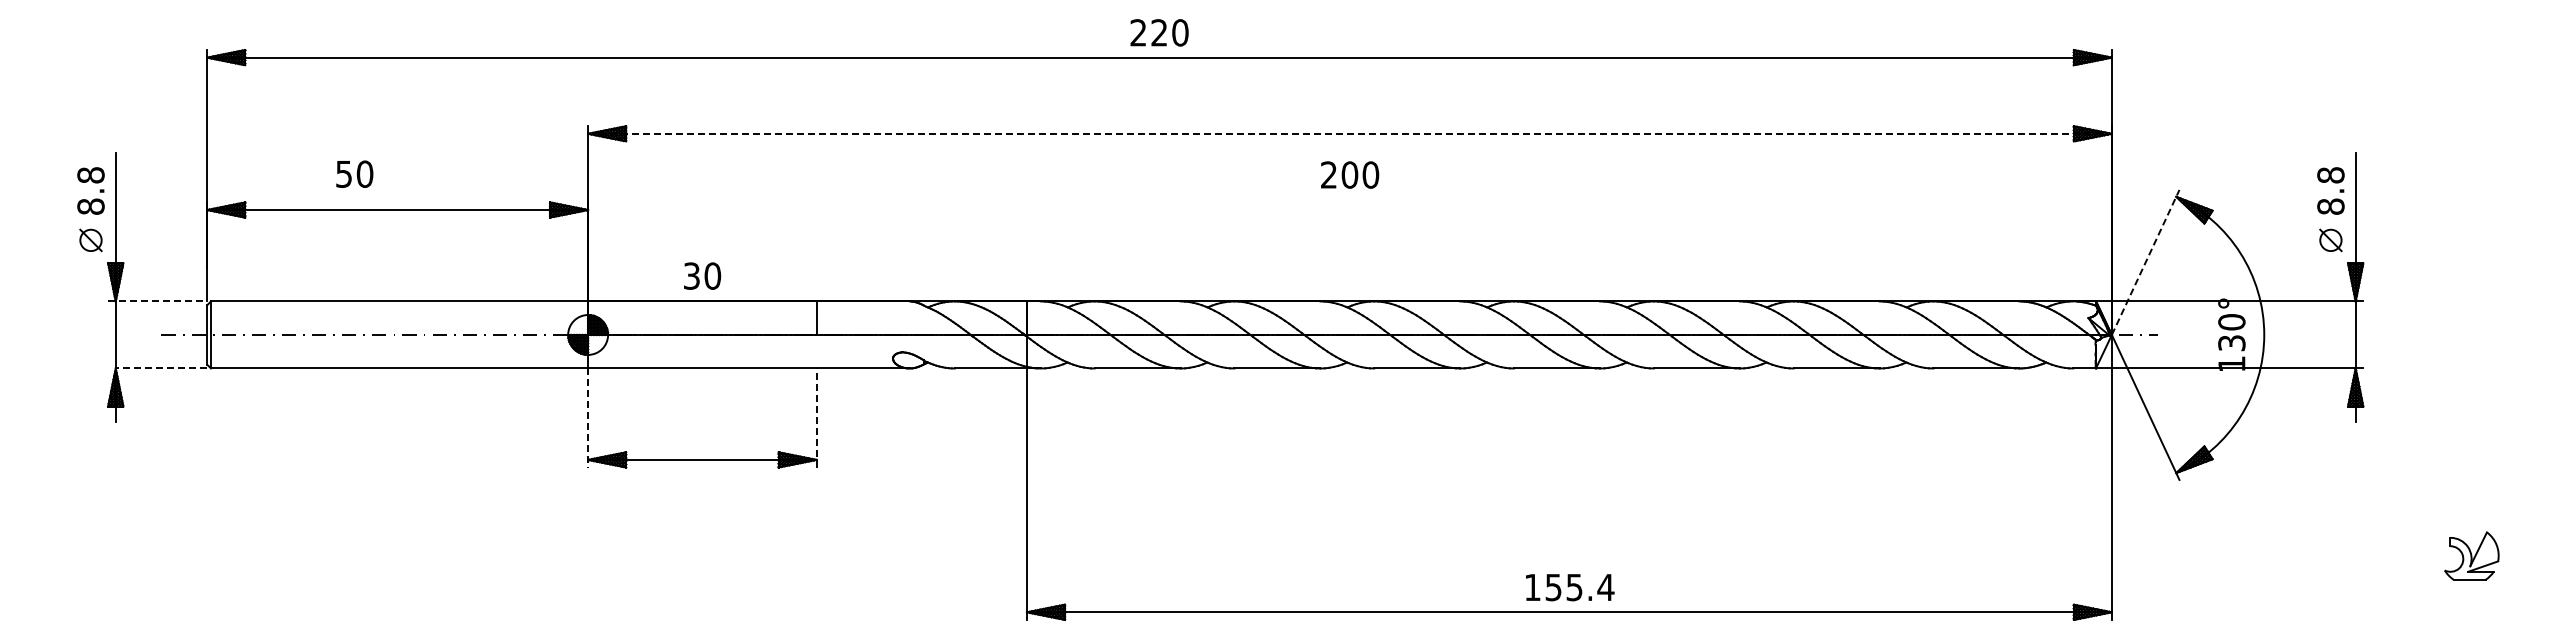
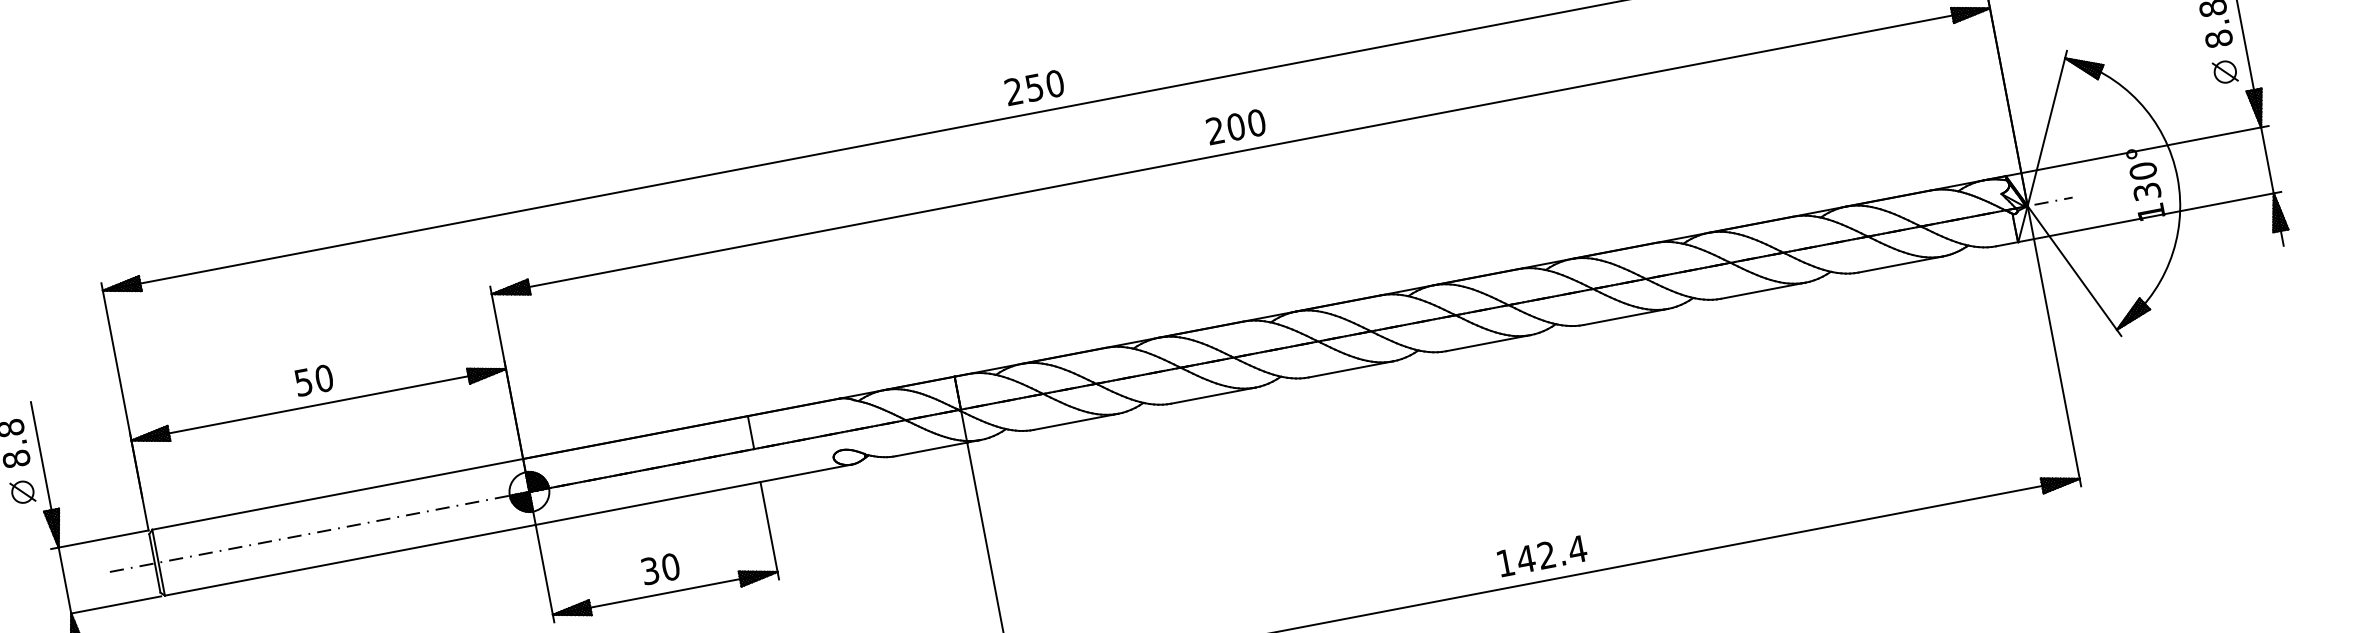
text: (1159, 32) -> (1034, 87), 220 -> 250
line: (1350, 133) -> (1241, 150), dashed -> solid
text: (354, 173) -> (313, 379), moved
text: (1350, 174) -> (1236, 126), moved
line: (2145, 262) -> (2047, 128), dashed -> solid
text: (702, 275) -> (660, 568), moved
line: (157, 301) -> (99, 539), dashed -> solid
line: (161, 368) -> (116, 604), dashed -> solid
line: (588, 418) -> (545, 574), dashed -> solid
line: (816, 418) -> (769, 531), dashed -> solid
text: (1563, 587) -> (1535, 557), 155.4 -> 142.4

